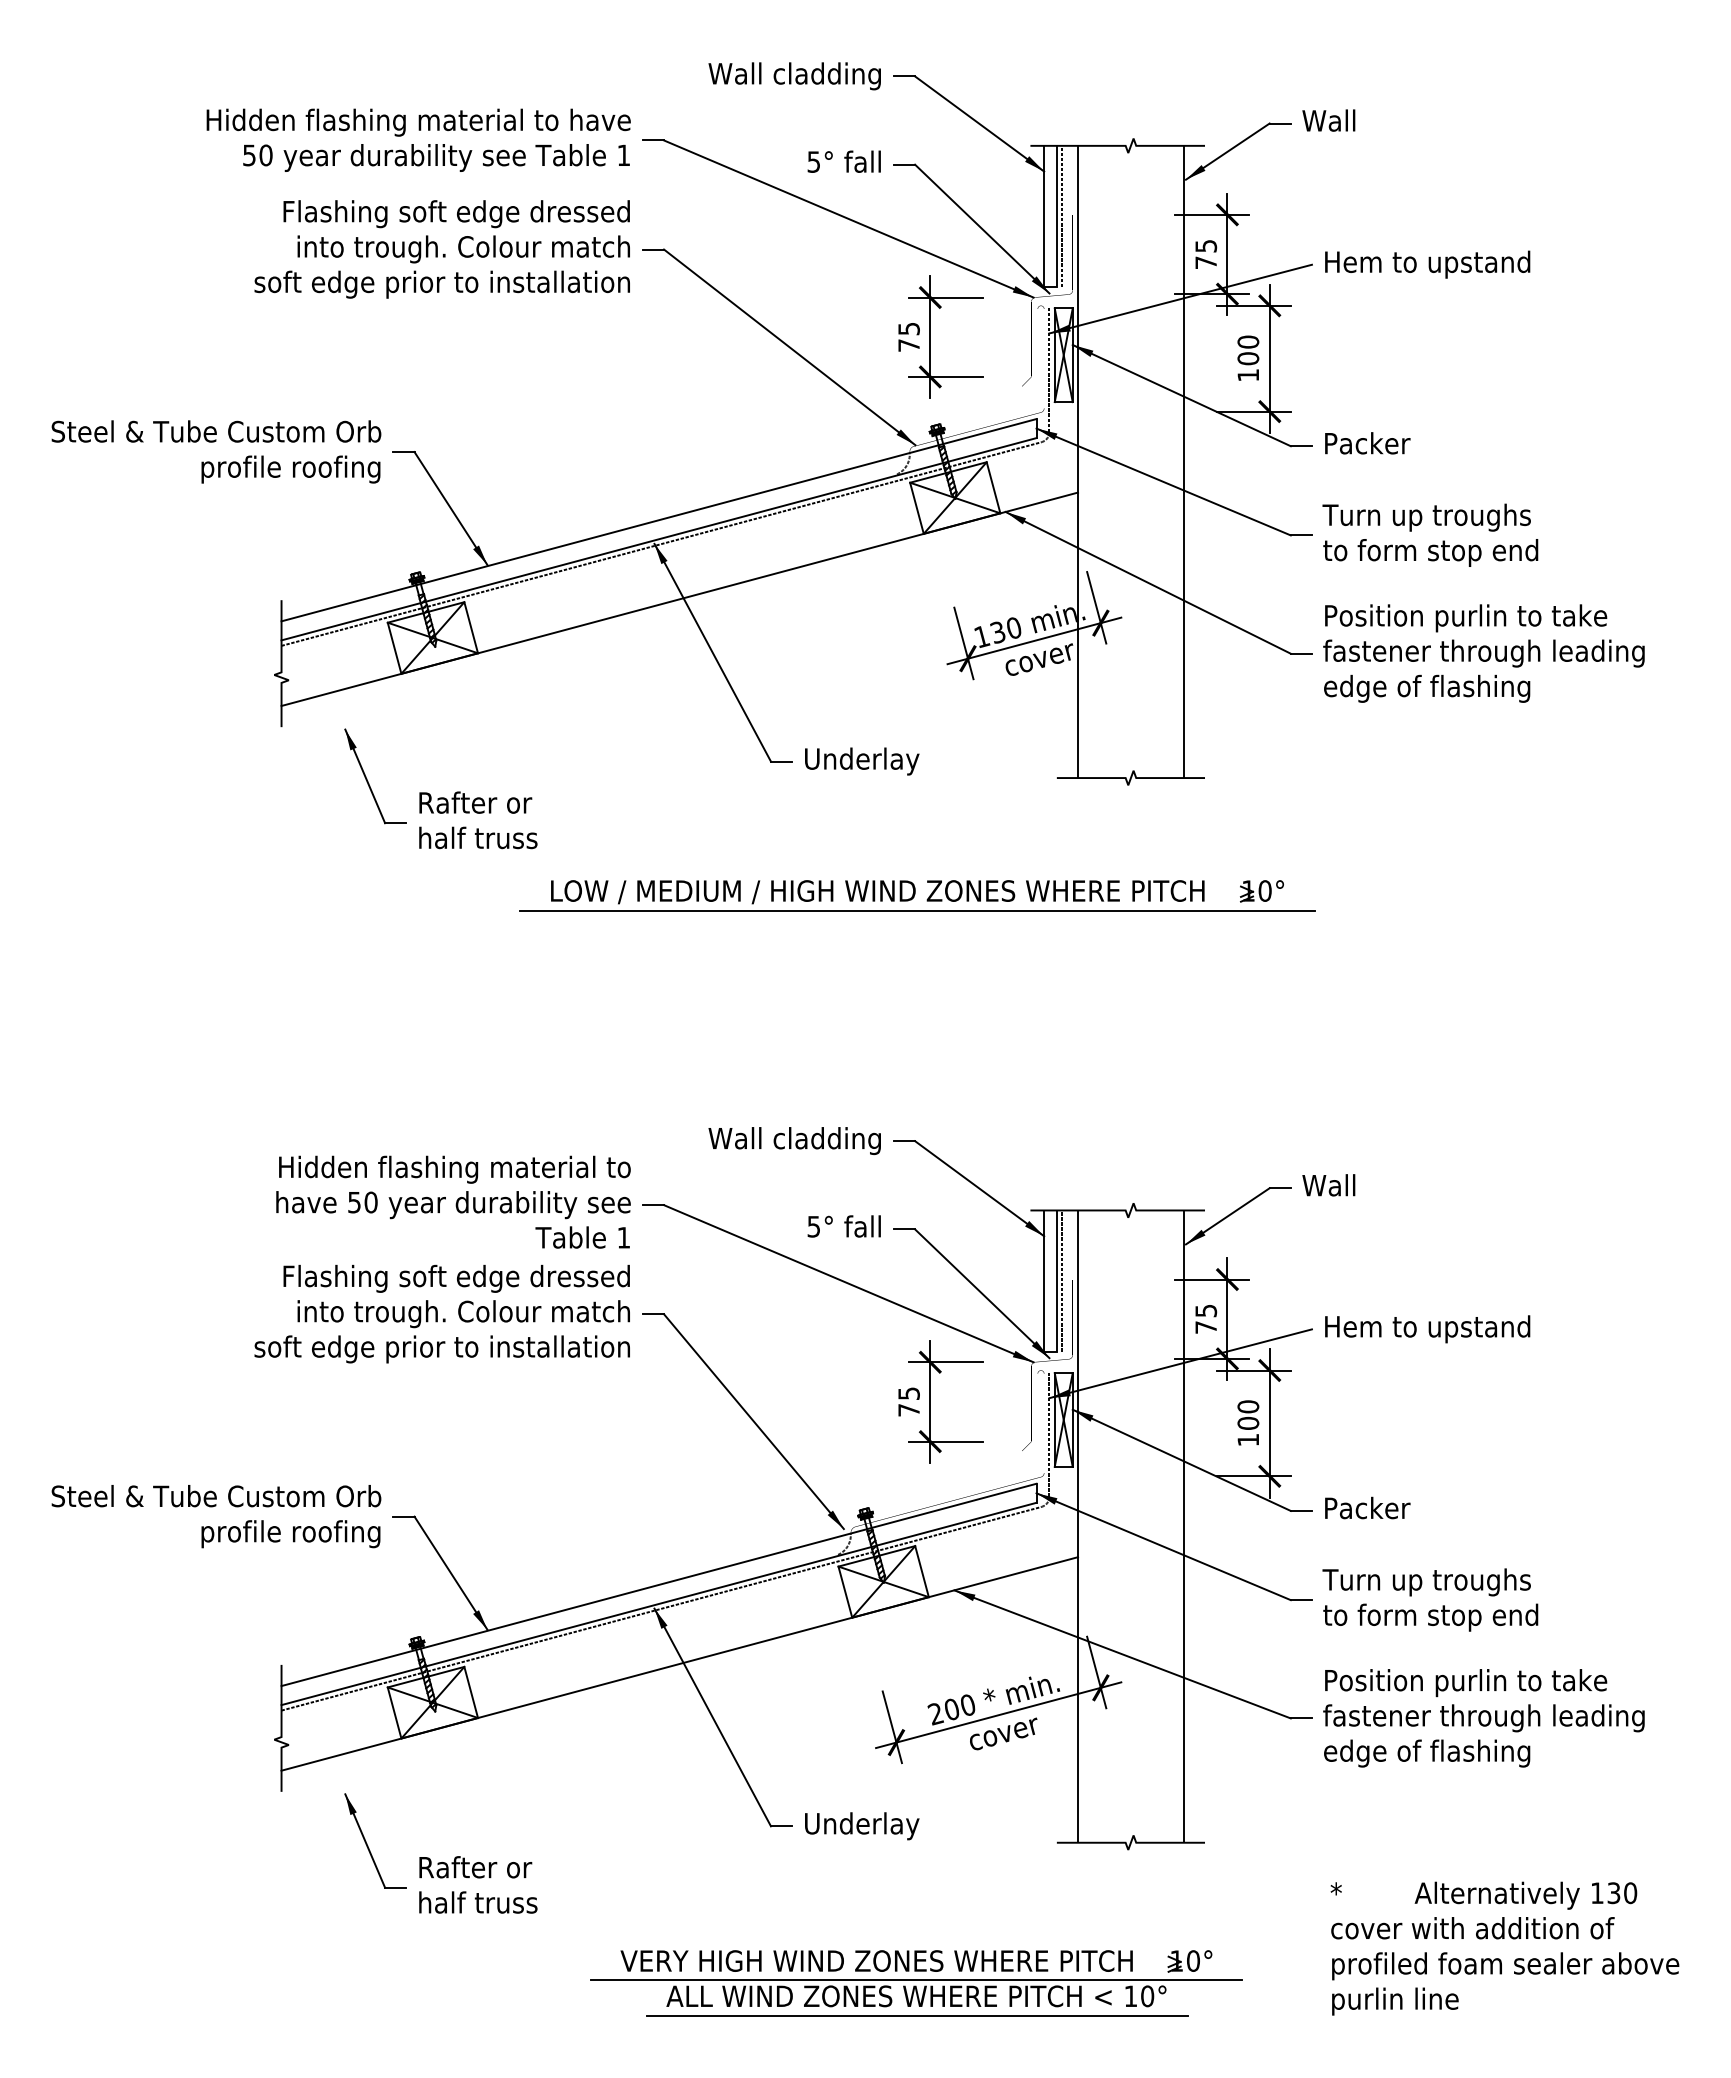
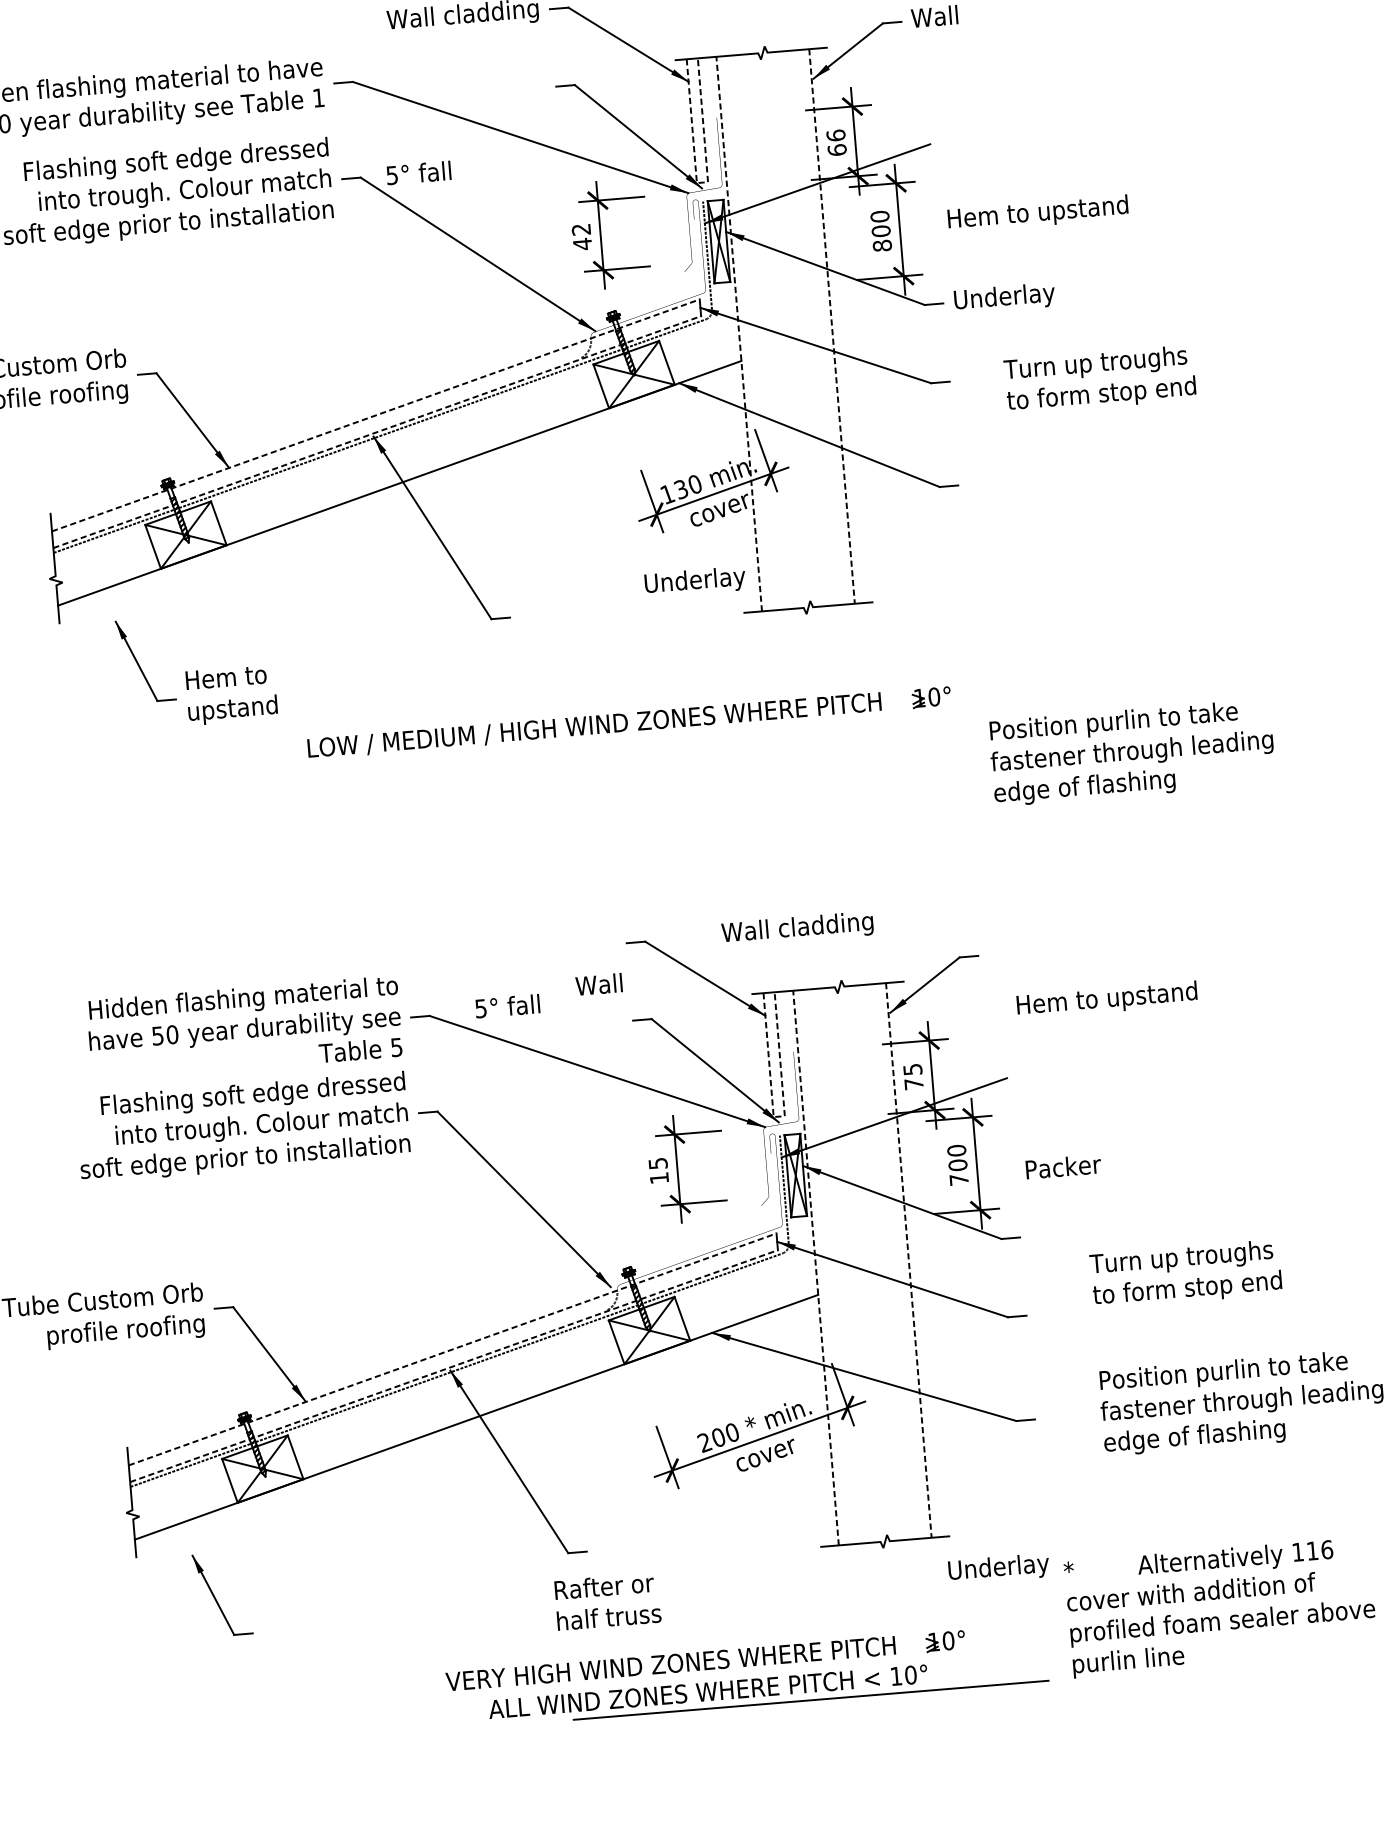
text: (843, 161) -> (418, 172), moved
line: (1062, 216) -> (707, 119), removed
text: (1206, 254) -> (836, 142), 75 -> 66
text: (1427, 264) -> (1037, 213), moved
line: (1051, 287) -> (703, 183), solid -> dashed
text: (908, 337) -> (581, 237), 75 -> 42
text: (1248, 374) -> (882, 245), 100 -> 800
text: (1381, 446) -> (1004, 298), Packer -> Underlay
line: (1078, 461) -> (739, 333), solid -> dashed
line: (1183, 462) -> (831, 326), solid -> dashed
line: (659, 520) -> (376, 415), solid -> dashed
text: (1430, 534) -> (1100, 379), moved
line: (659, 539) -> (377, 432), solid -> dashed
text: (1483, 653) -> (1131, 752), moved
text: (862, 761) -> (695, 581), moved
text: (478, 822) -> (239, 693), Rafter or half truss -> Hem to upstand
line: (917, 910) -> (630, 739), removed
text: (794, 1140) -> (797, 928), moved
text: (1328, 1185) -> (598, 984), moved
text: (843, 1226) -> (506, 1006), moved
text: (623, 1237) -> (396, 1047), 1 -> 5
line: (1062, 1280) -> (784, 1053), removed
text: (1427, 1329) -> (1107, 1000), moved
line: (1051, 1351) -> (780, 1116), solid -> dashed
text: (908, 1410) -> (658, 1178), 75 -> 15
text: (1247, 1440) -> (958, 1180), 100 -> 700
text: (1367, 1507) -> (1063, 1166), moved
line: (1078, 1526) -> (816, 1267), solid -> dashed
line: (1183, 1527) -> (908, 1261), solid -> dashed
line: (659, 1584) -> (453, 1349), solid -> dashed
text: (1430, 1599) -> (1186, 1273), moved
line: (659, 1603) -> (454, 1365), solid -> dashed
text: (1483, 1718) -> (1241, 1402), moved
text: (862, 1826) -> (999, 1569), moved
text: (478, 1884) -> (608, 1601), moved
text: (1622, 1893) -> (1320, 1550), 130 -> 116
line: (916, 1979) -> (706, 1677), removed
line: (917, 2015) -> (811, 1700), moved

